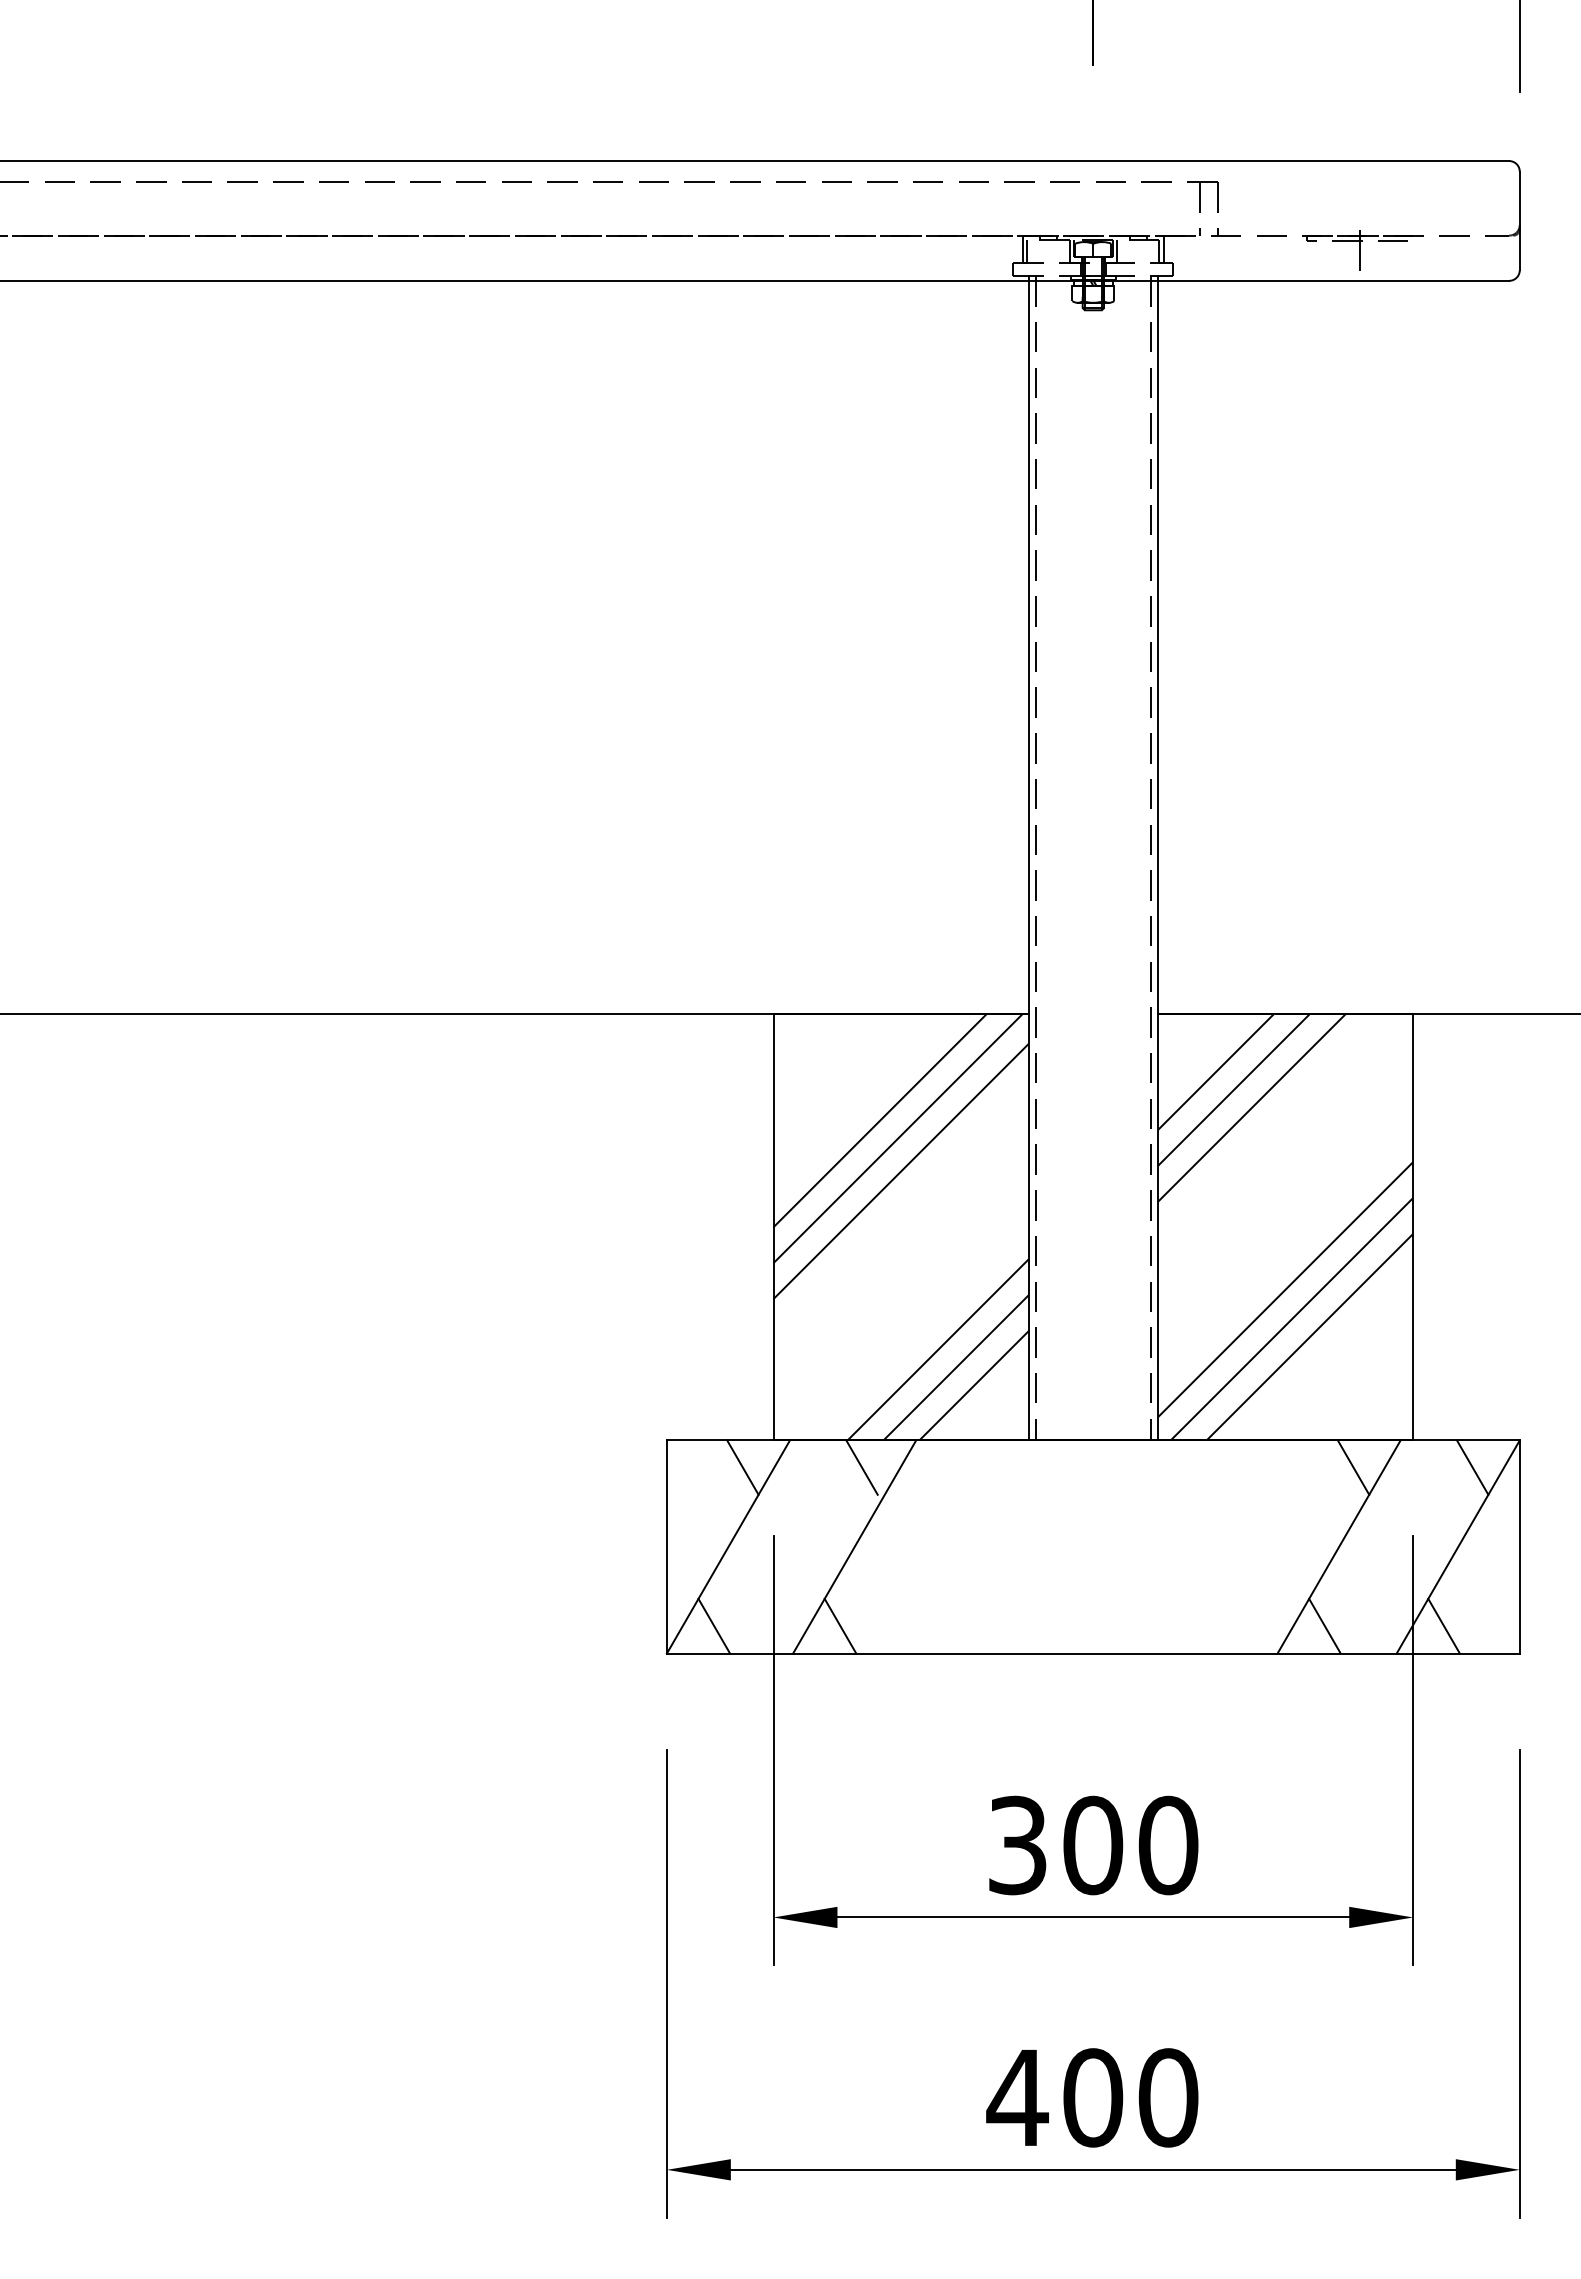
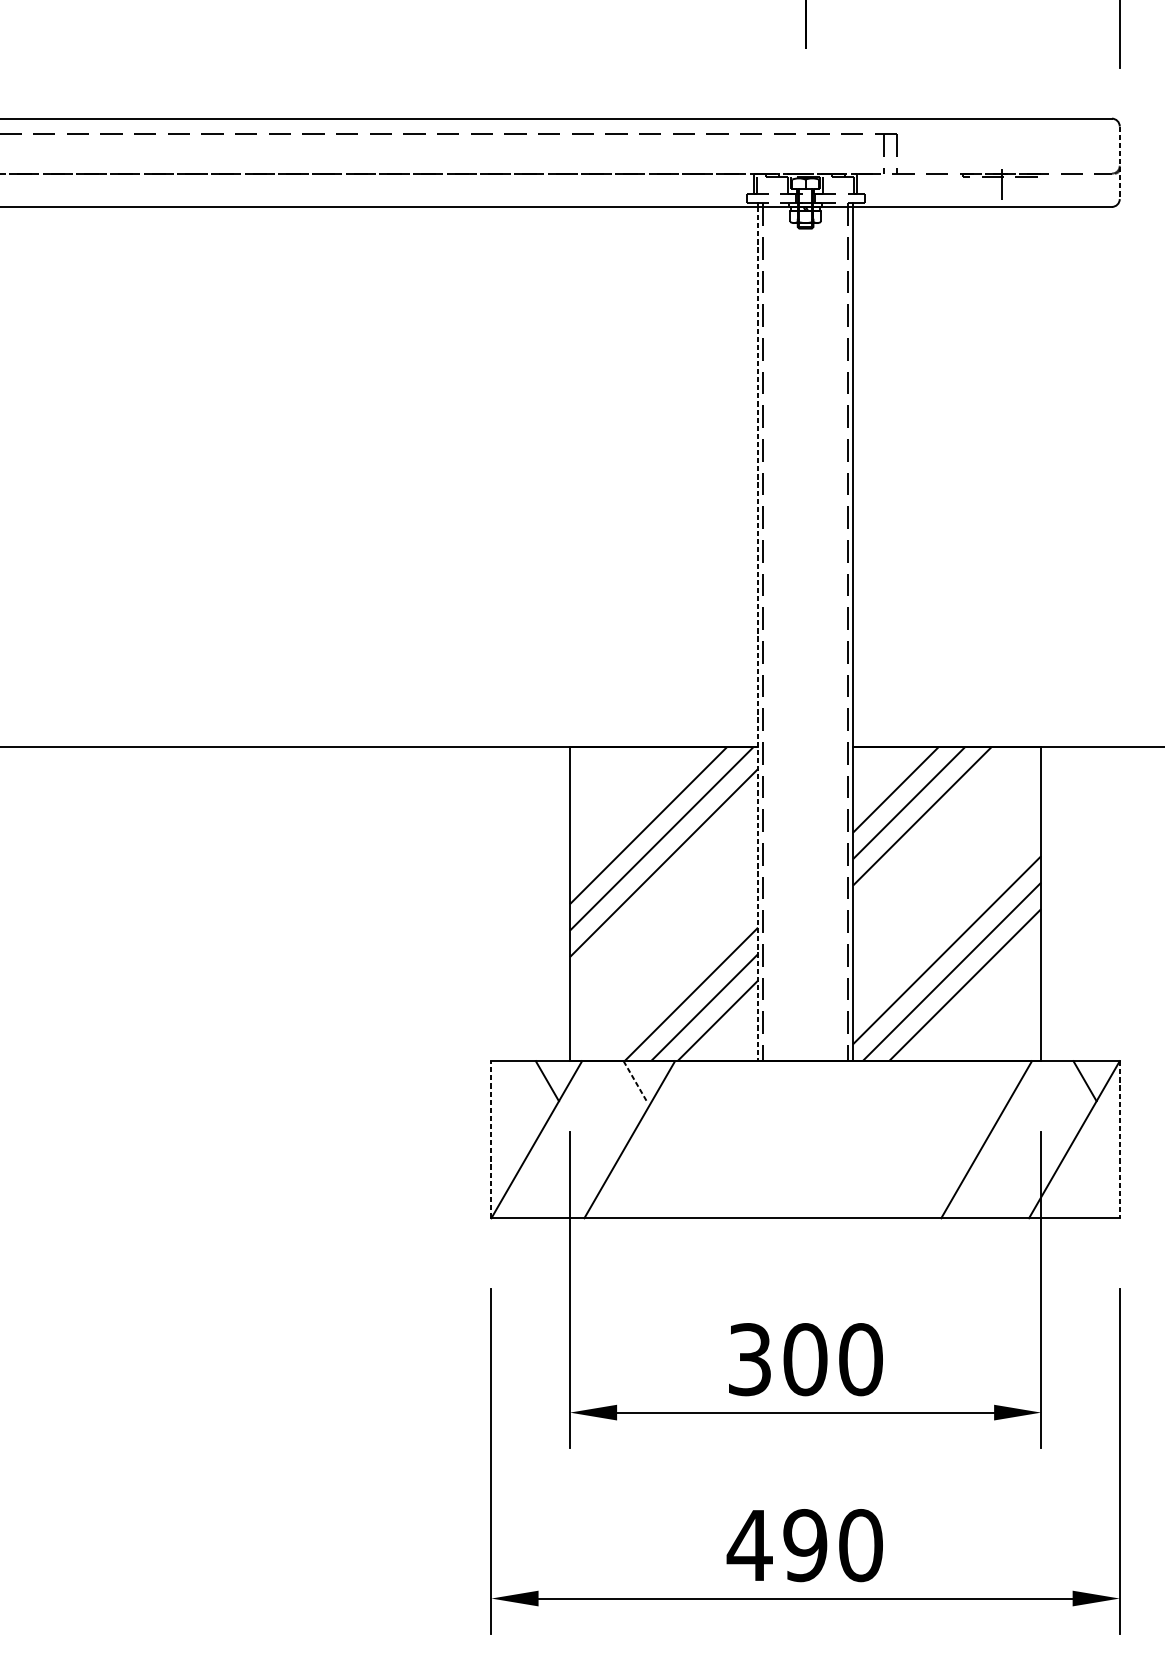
line: (1519, 221) -> (1119, 163), solid -> dashed
line: (1028, 860) -> (757, 633), solid -> dashed
line: (1353, 1467) -> (997, 1081), removed
line: (862, 1468) -> (635, 1081), solid -> dashed
line: (666, 1547) -> (491, 1140), solid -> dashed
line: (1519, 1547) -> (1119, 1140), solid -> dashed
line: (714, 1625) -> (526, 1197), removed
line: (840, 1625) -> (619, 1197), removed
line: (1324, 1625) -> (975, 1197), removed
line: (1443, 1625) -> (1063, 1197), removed
text: (1093, 2097) -> (805, 1545), 400 -> 490

